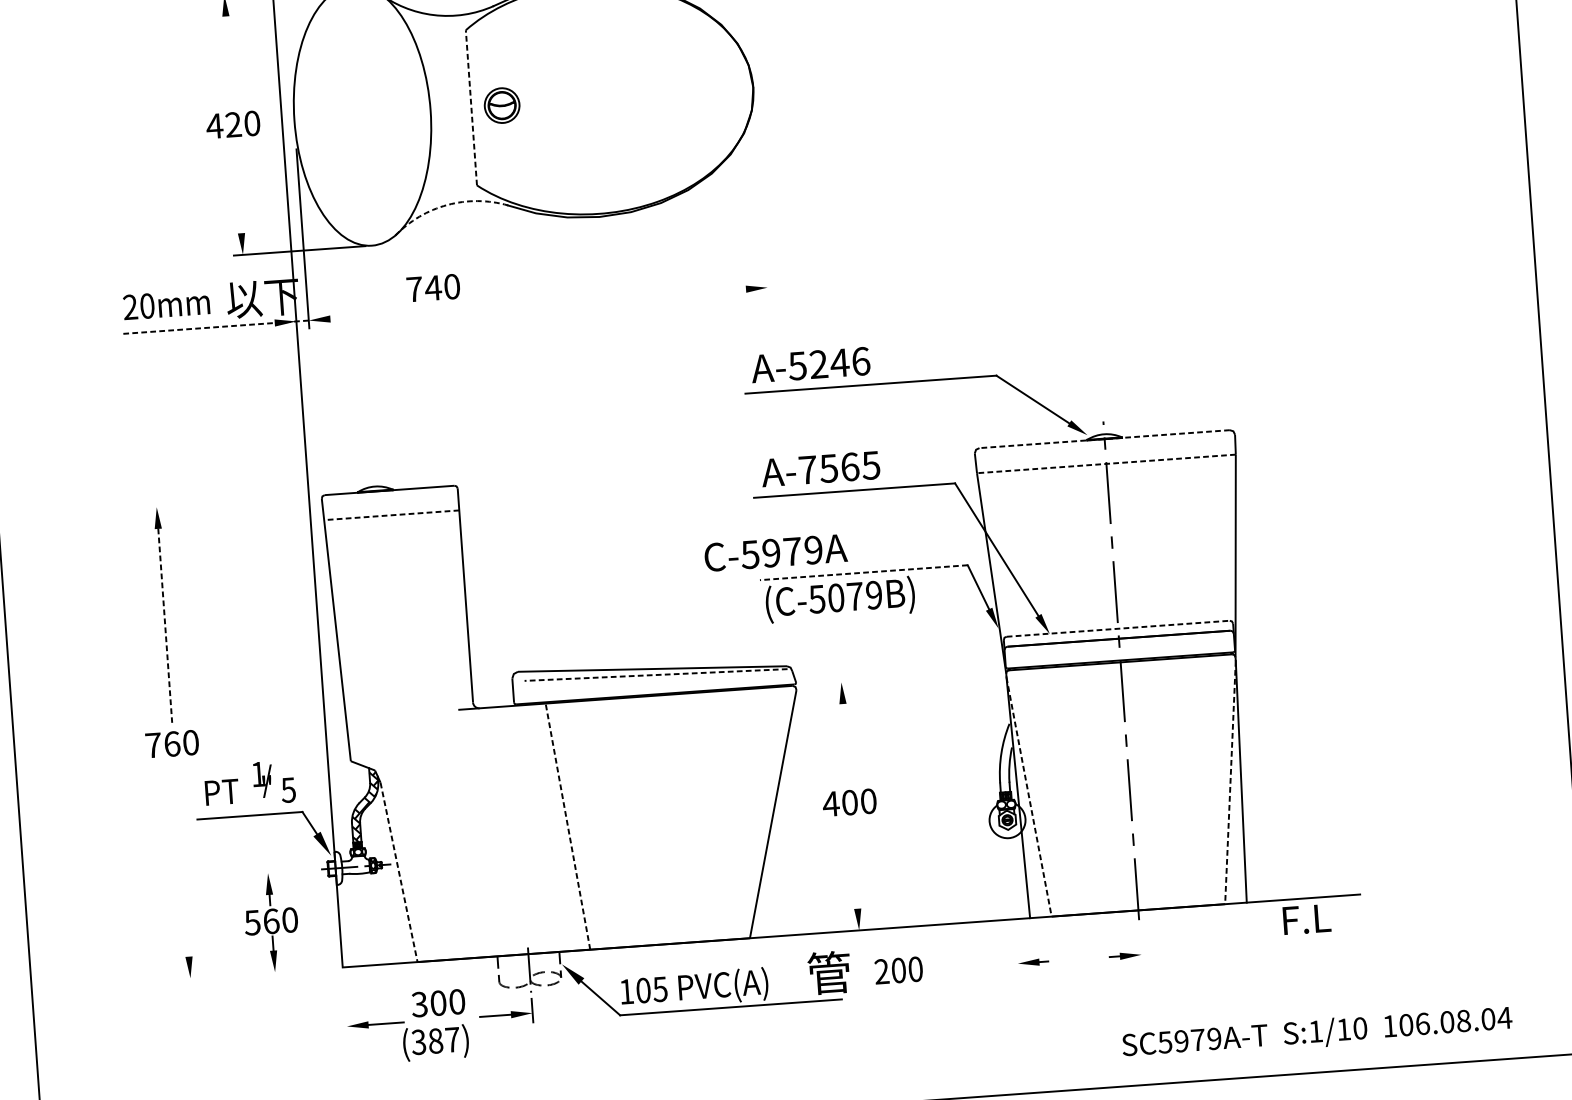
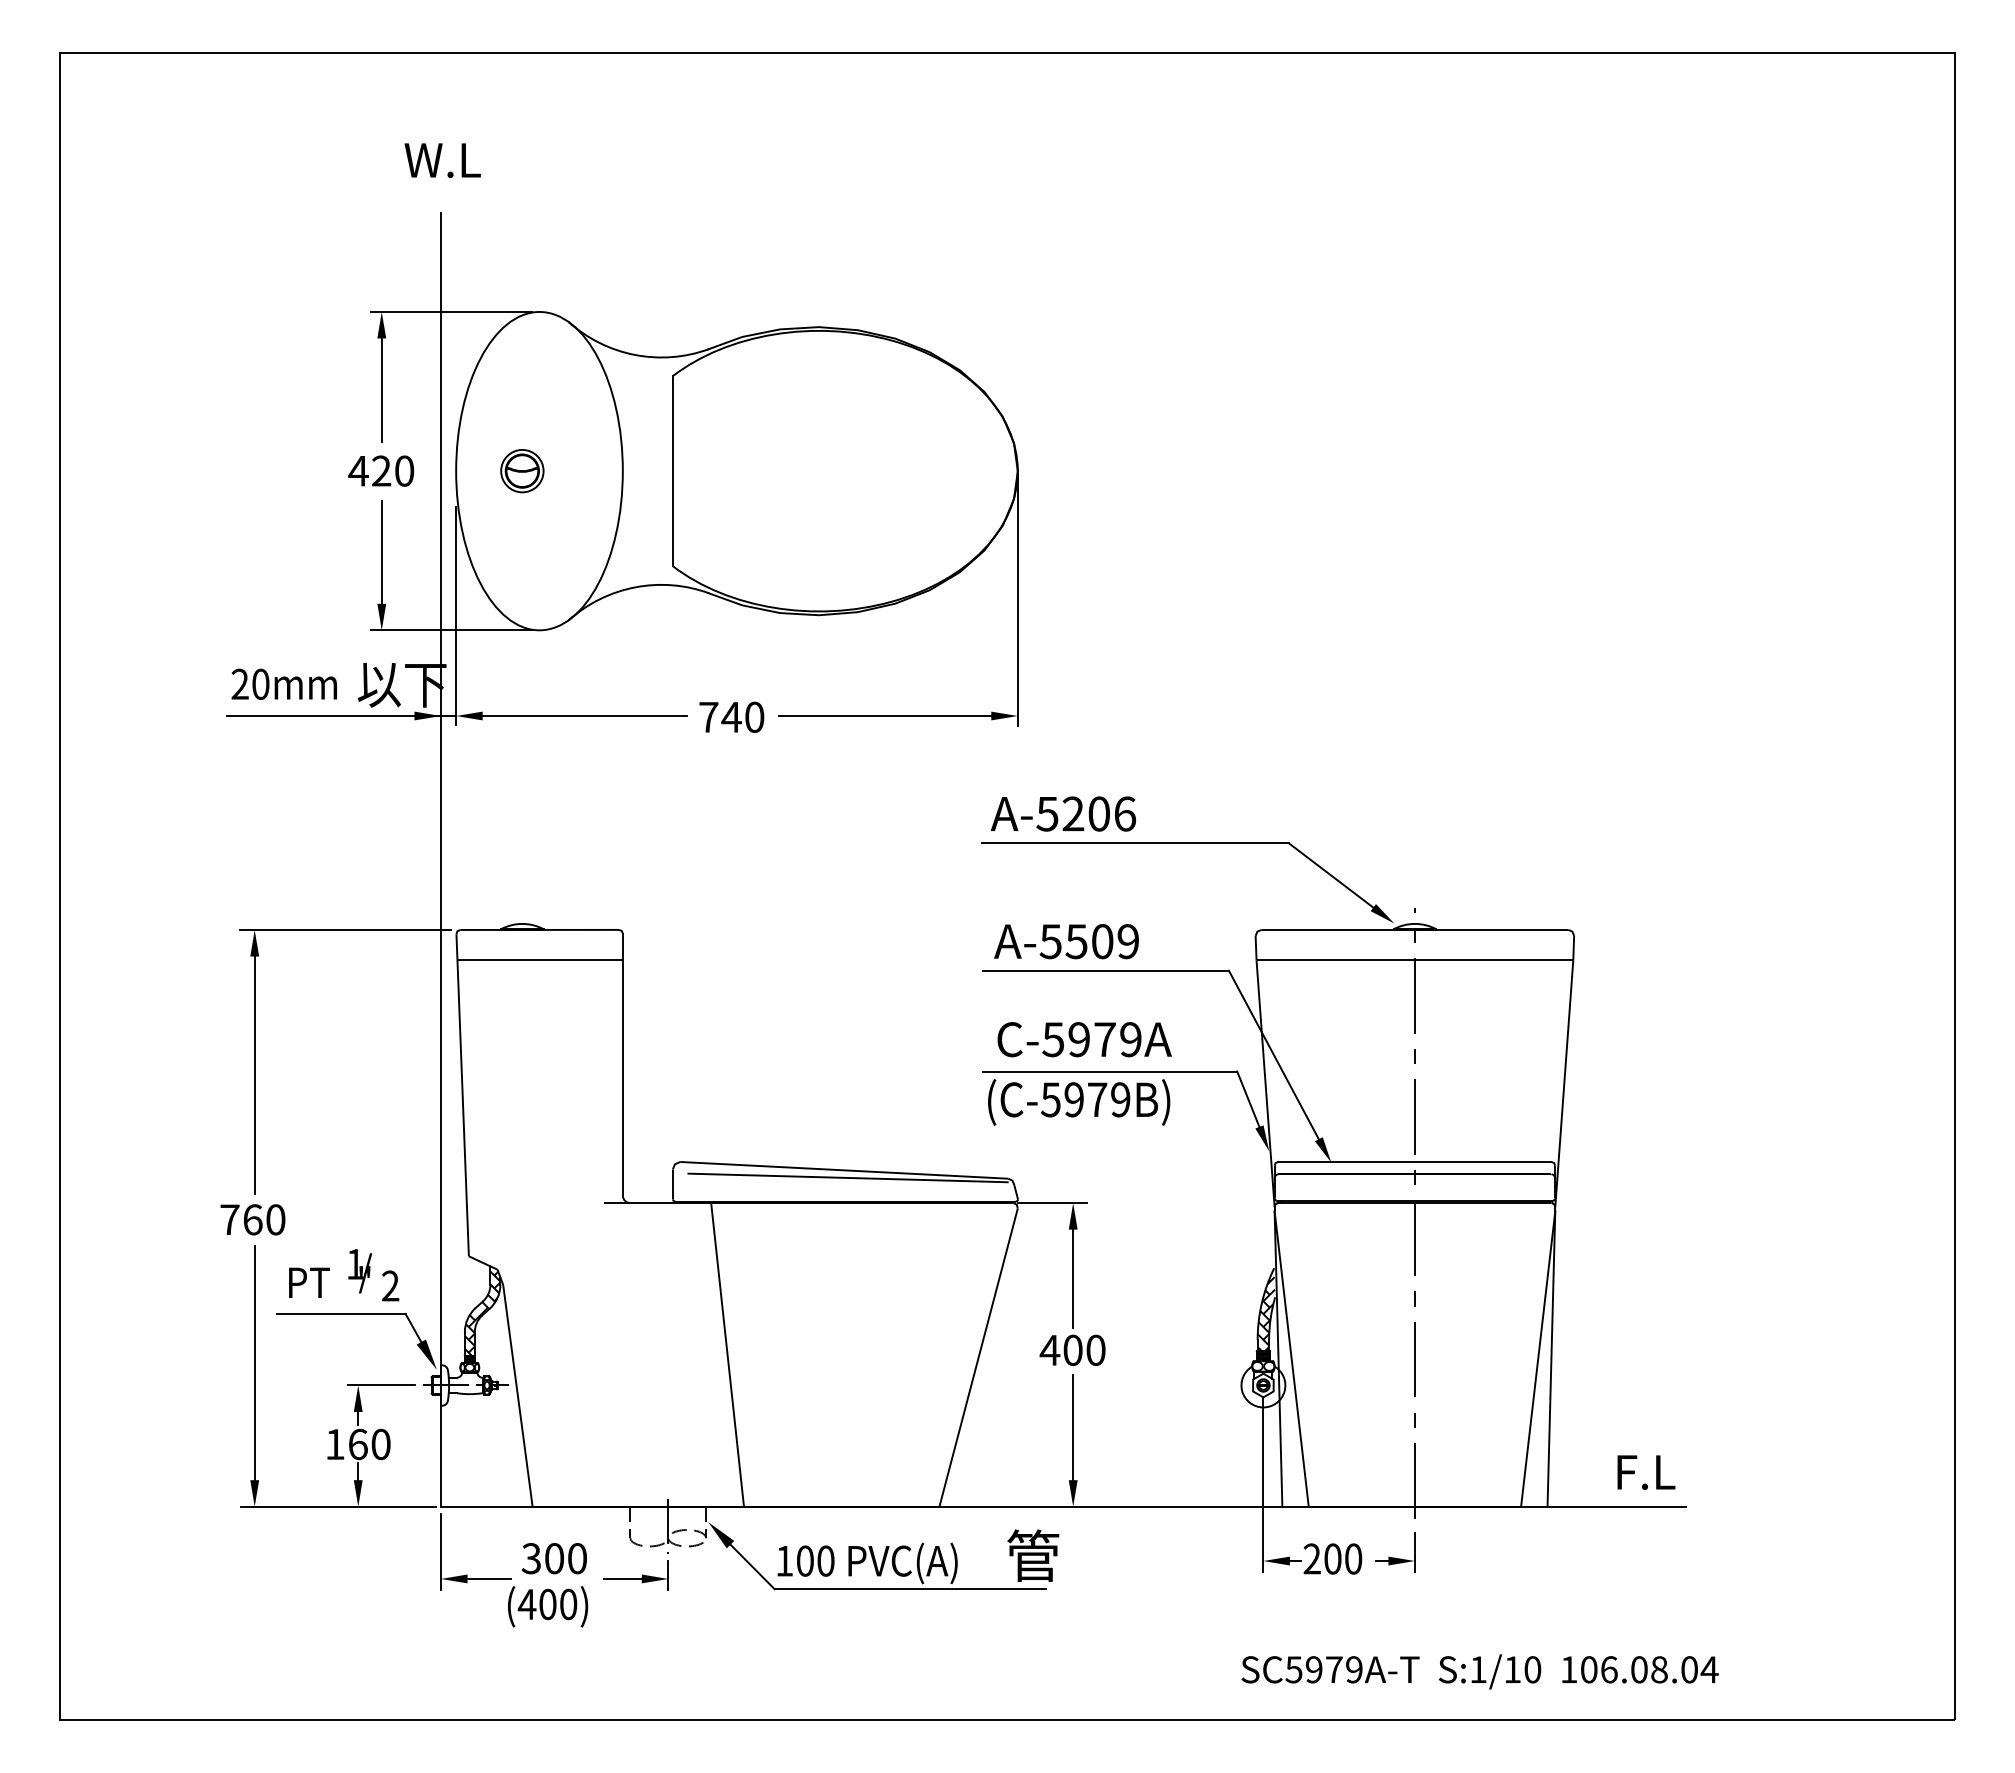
line: (228, 55) -> (381, 386), added
part: (502, 105) -> (522, 471), moved
line: (471, 108) -> (672, 471), dashed -> solid
line: (760, 192) -> (1017, 599), added
line: (238, 193) -> (381, 555), added
arc: (447, 205) -> (635, 587), dashed -> solid
text: (433, 287) -> (731, 716), moved
line: (663, 295) -> (890, 716), added
line: (408, 313) -> (578, 716), added
line: (215, 327) -> (341, 716), dashed -> solid
text: (839, 362) -> (1098, 813), A-5246 -> A-5206
line: (1104, 438) -> (1414, 929), dashed -> solid
line: (1106, 464) -> (1414, 960), dashed -> solid
text: (838, 467) -> (1088, 941), A-7565 -> A-5509
line: (230, 502) -> (345, 930), added
line: (392, 515) -> (540, 960), dashed -> solid
text: (775, 552) -> (1084, 1039), moved
line: (863, 572) -> (1109, 1071), dashed -> solid
text: (835, 597) -> (1073, 1099), (C-5079B) -> (C-5979B)
line: (164, 621) -> (254, 1070), dashed -> solid
line: (1117, 628) -> (1414, 1161), dashed -> solid
line: (656, 674) -> (848, 1177), dashed -> solid
line: (824, 683) -> (1052, 1203), added
line: (845, 742) -> (1073, 1276), added
hatch: (1005, 762) -> (1265, 1314), added
line: (1230, 782) -> (1538, 1359), dashed -> solid
text: (288, 789) -> (390, 1285), 5 -> 2
line: (1028, 797) -> (1291, 1359), dashed -> solid
line: (567, 826) -> (727, 1354), dashed -> solid
line: (182, 865) -> (254, 1368), added
line: (854, 867) -> (1073, 1429), added
line: (287, 871) -> (381, 1385), added
line: (398, 872) -> (517, 1395), dashed -> solid
line: (1013, 901) -> (1263, 1484), added
text: (1307, 919) -> (1646, 1472), moved
text: (252, 922) -> (334, 1444), 560 -> 160
line: (1140, 947) -> (1414, 1552), added
text: (898, 970) -> (1332, 1558), moved
line: (258, 973) -> (338, 1506), added
text: (660, 988) -> (825, 1560), 105 -> 100
line: (345, 1004) -> (441, 1552), added
text: (1316, 1032) -> (1479, 1671), moved
text: (435, 1041) -> (547, 1604), (387) -> (400)

